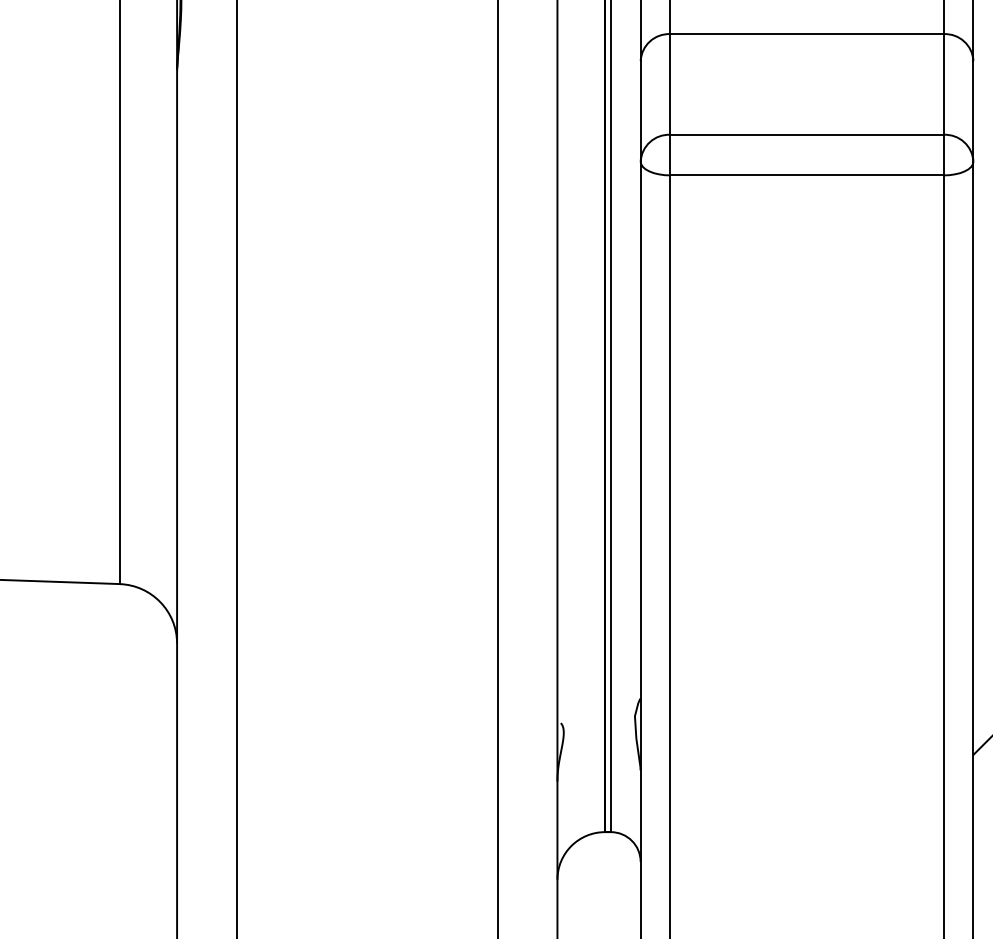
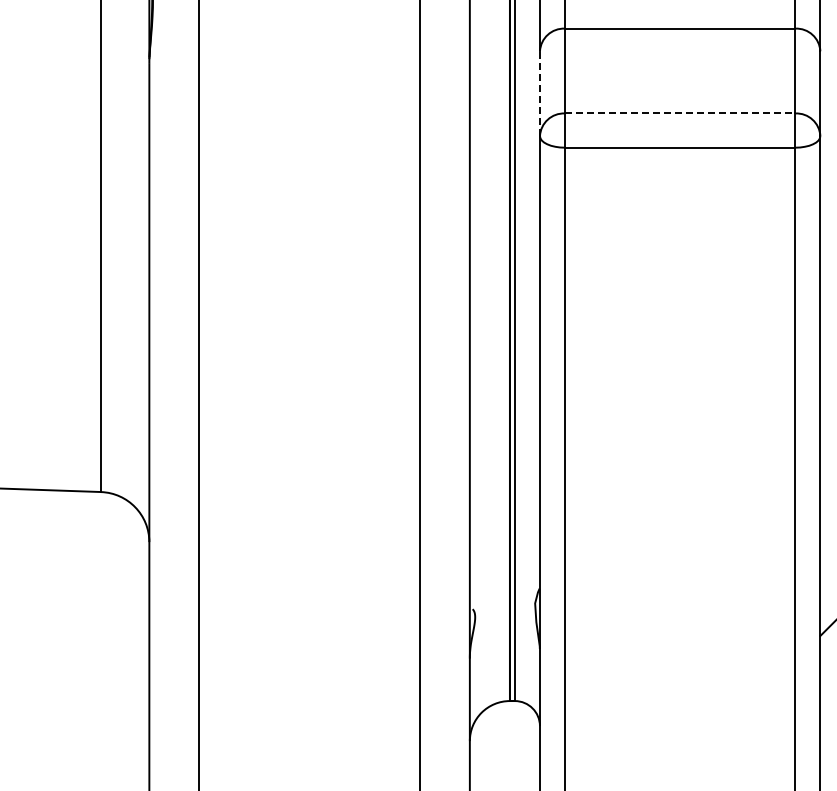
line: (640, 111) -> (539, 93), solid -> dashed
line: (807, 134) -> (680, 113), solid -> dashed

